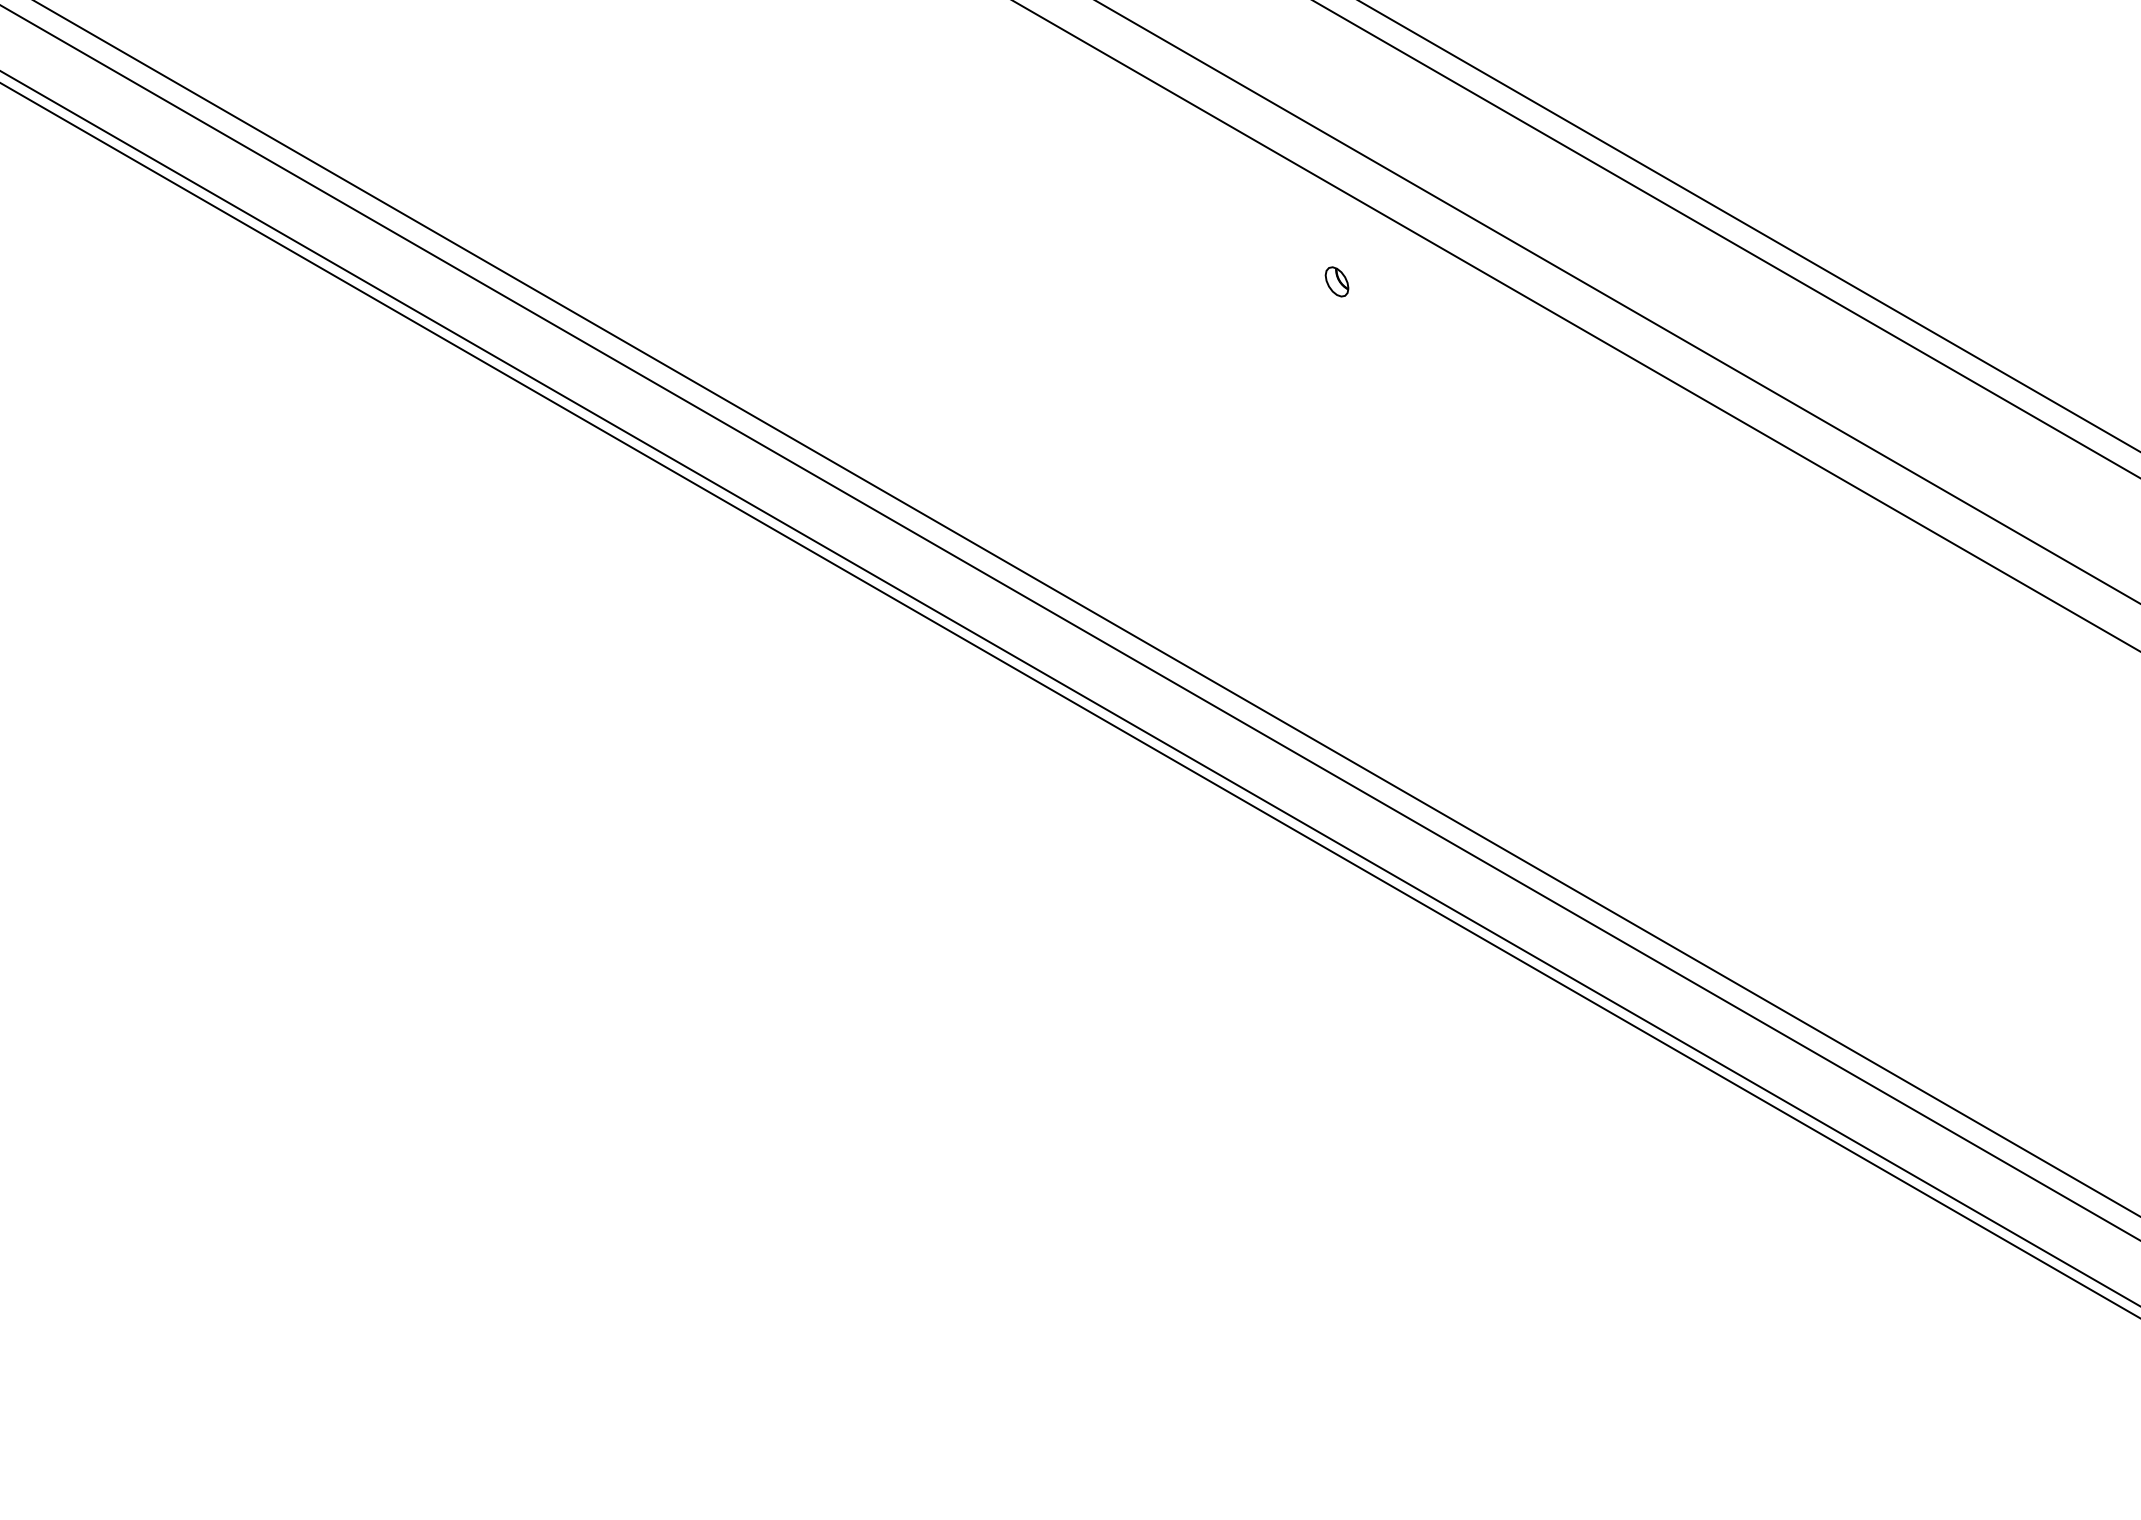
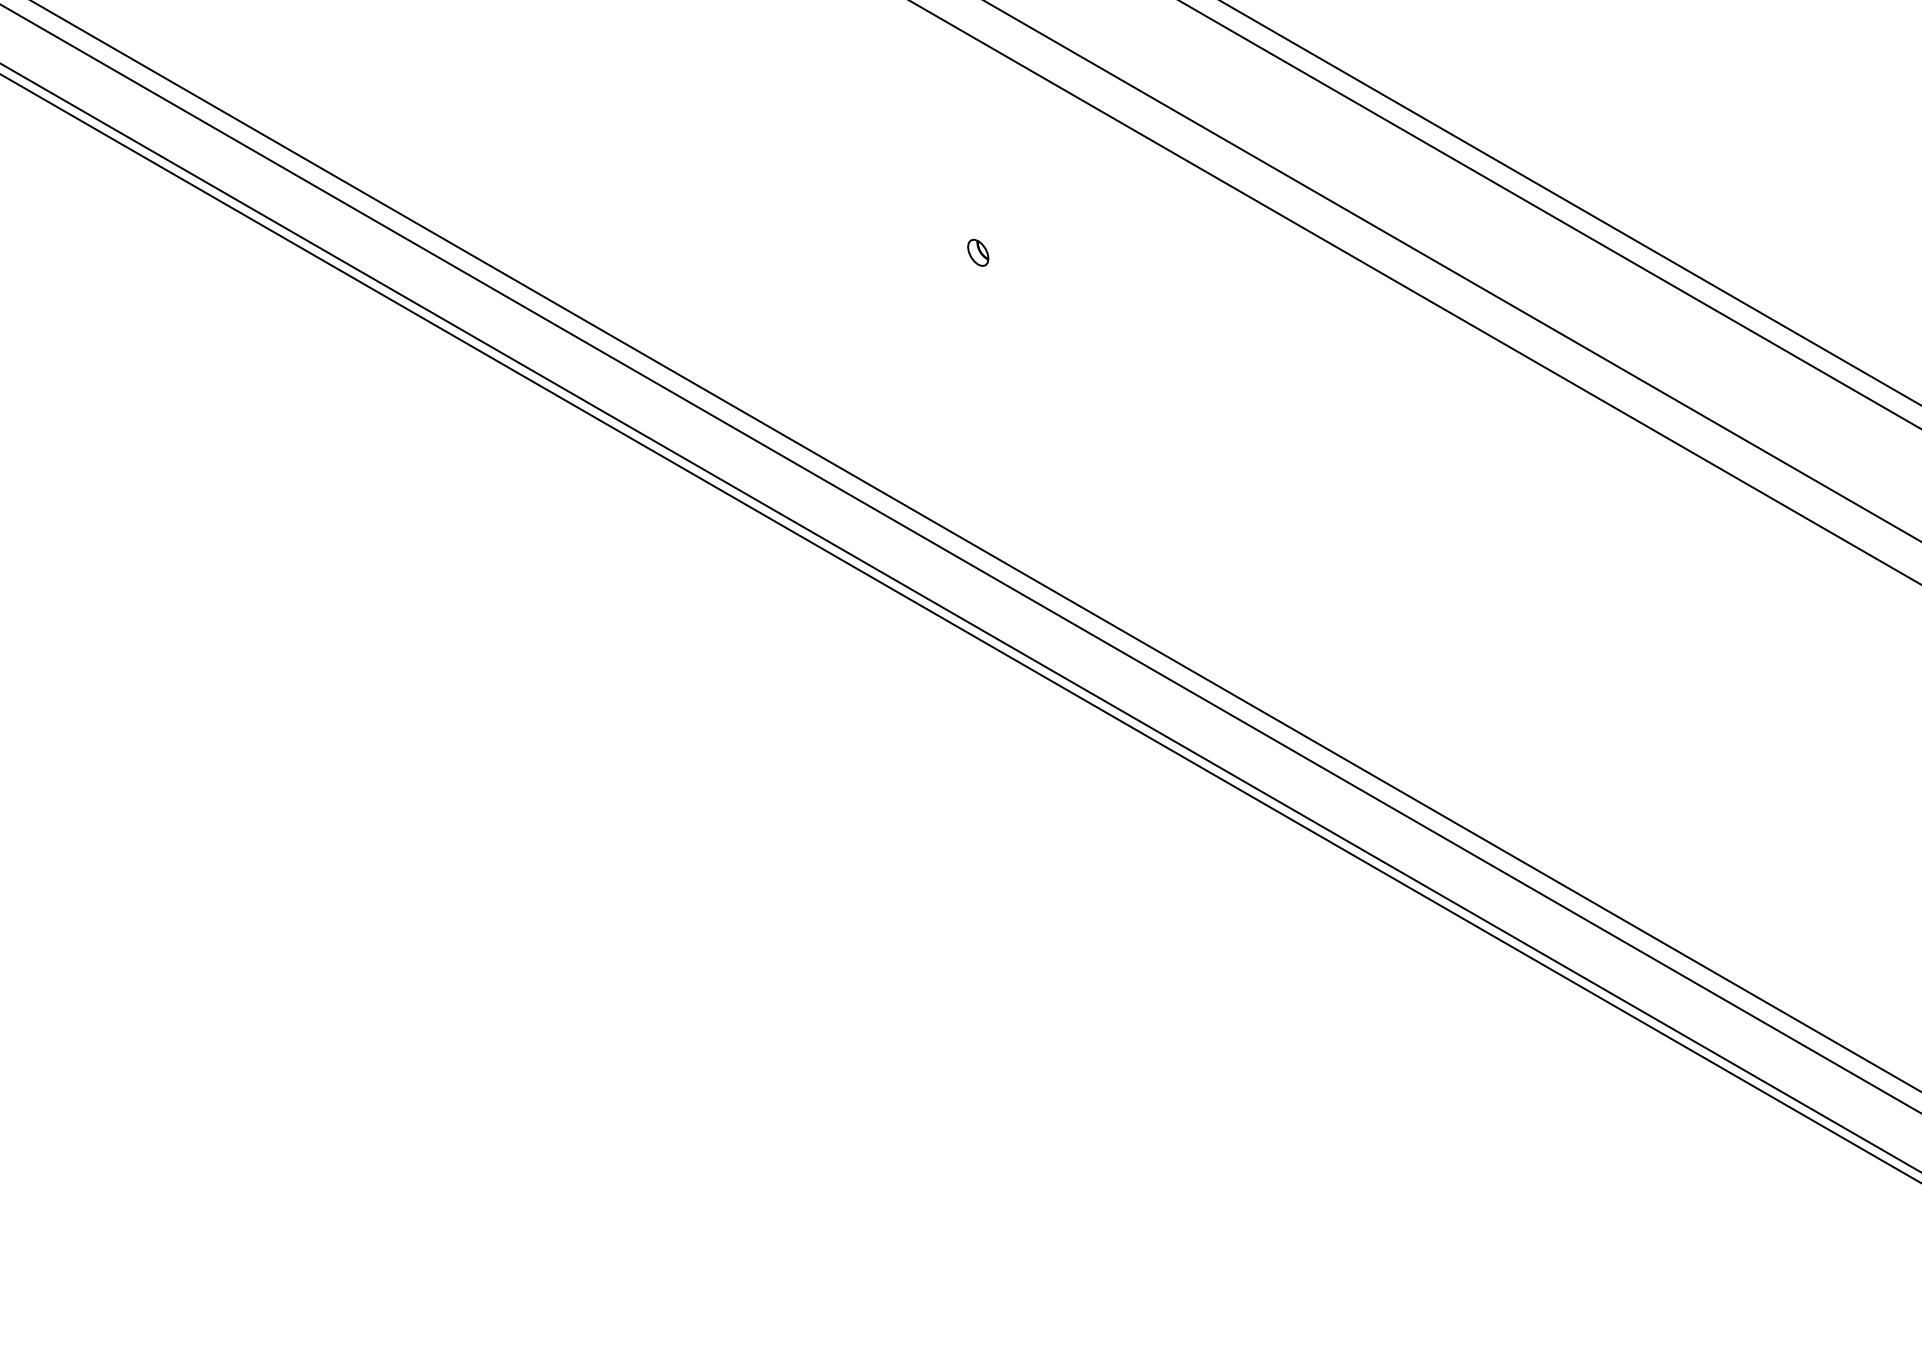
part: (1337, 281) -> (978, 252), moved

